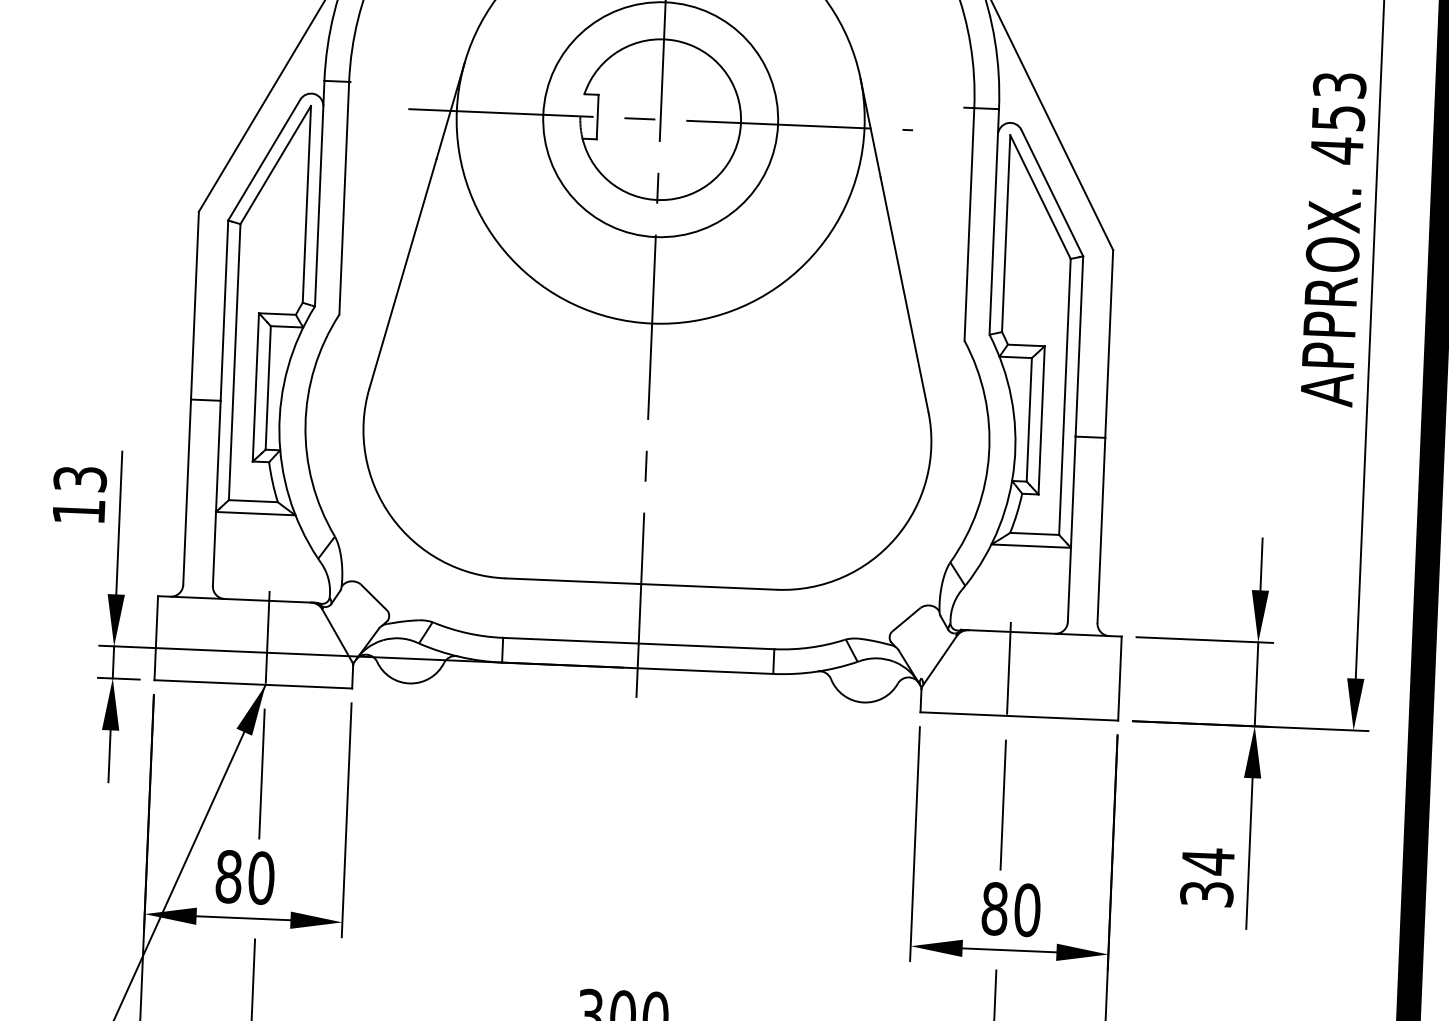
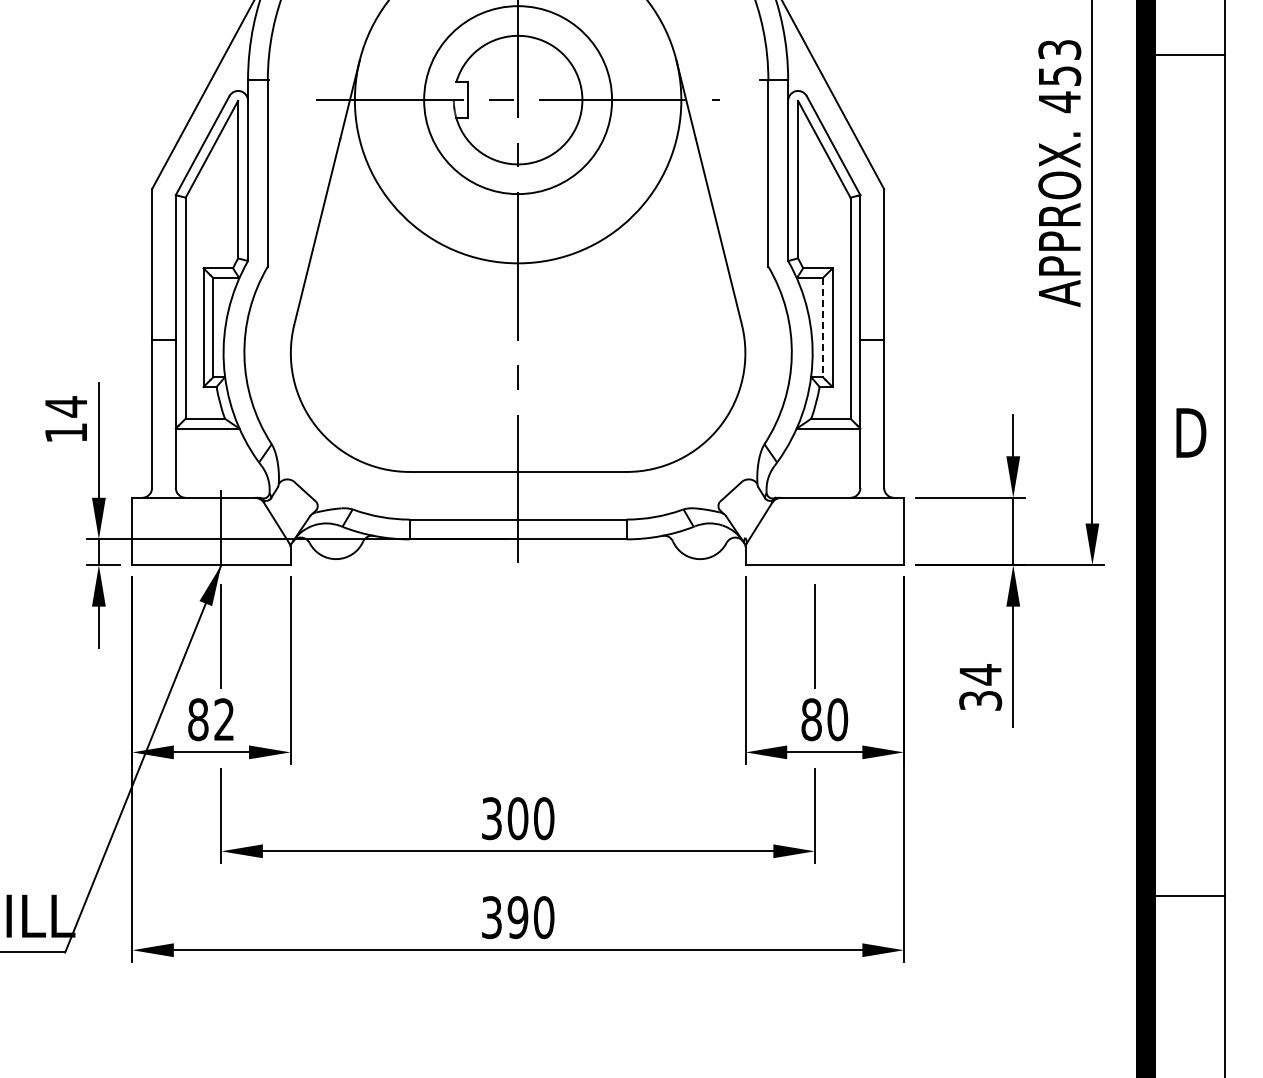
line: (1028, 420) -> (822, 328), solid -> dashed
text: (79, 478) -> (65, 406), 13 -> 14
line: (1008, 673) -> (814, 531), removed
text: (261, 877) -> (224, 719), 80 -> 82

